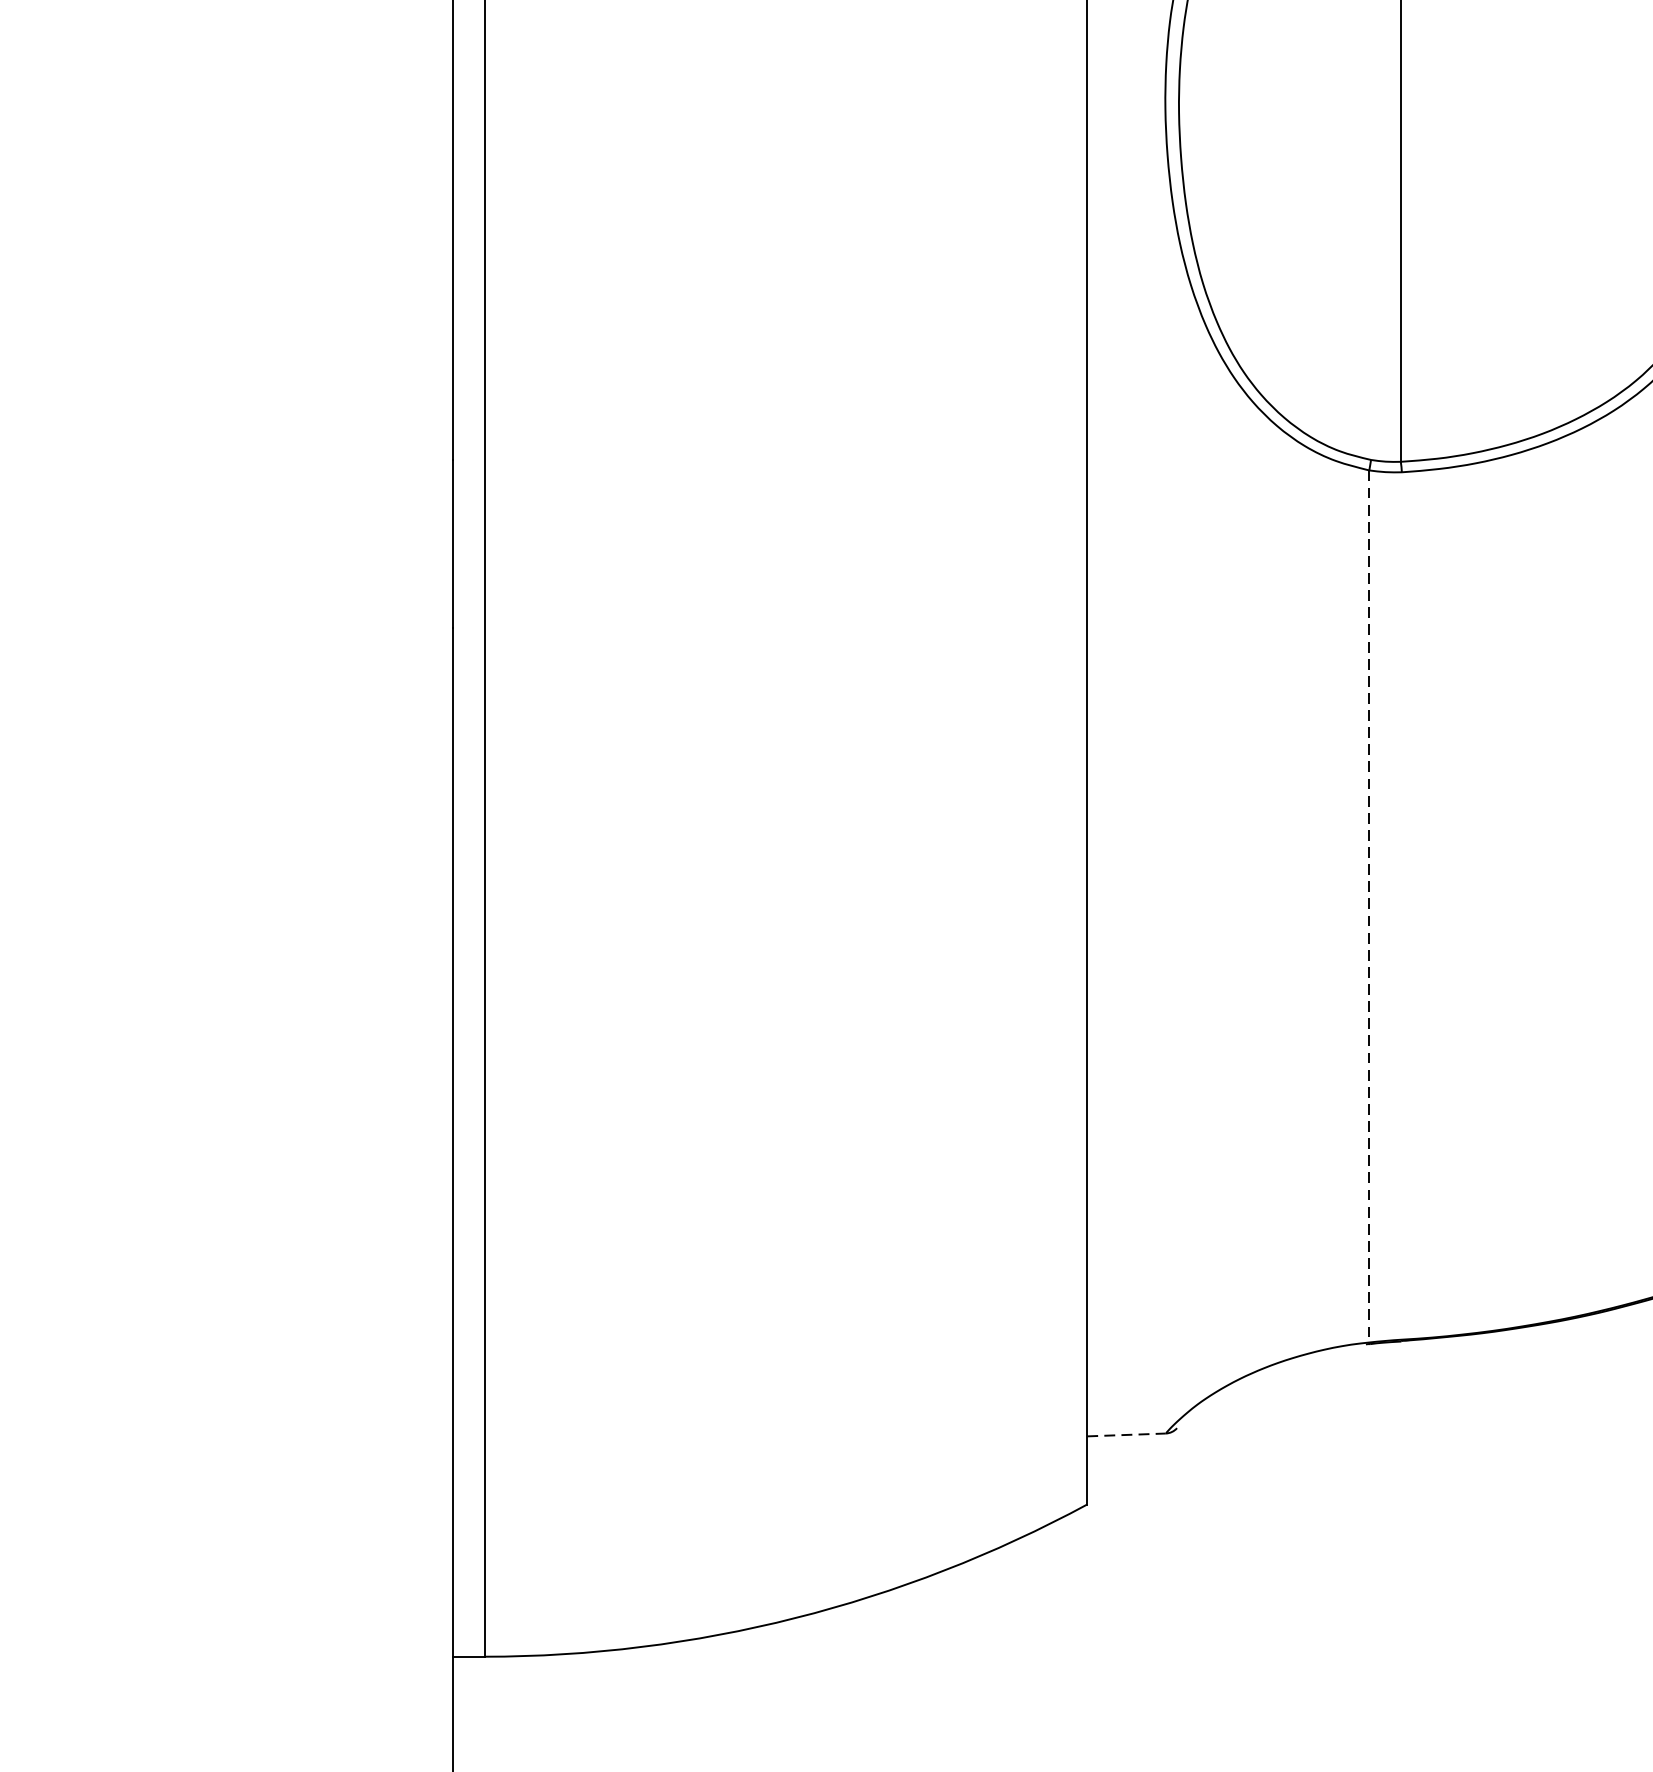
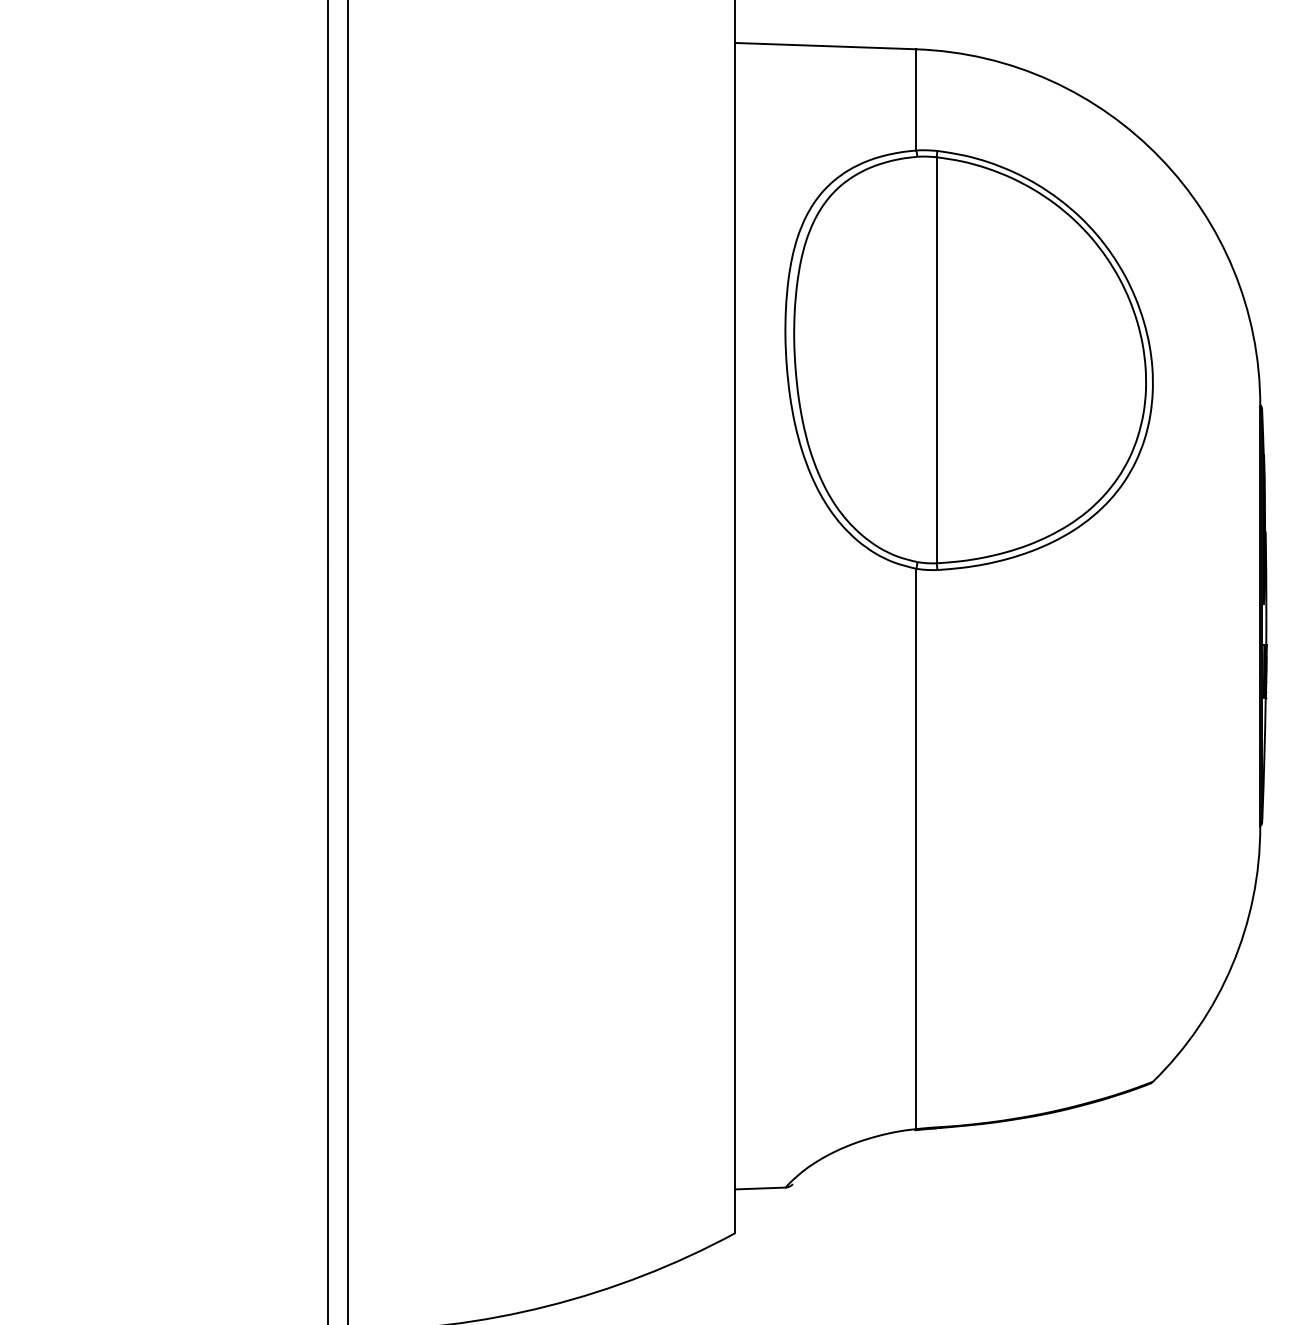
line: (1369, 907) -> (916, 849), dashed -> solid
line: (1126, 1434) -> (760, 1188), dashed -> solid

